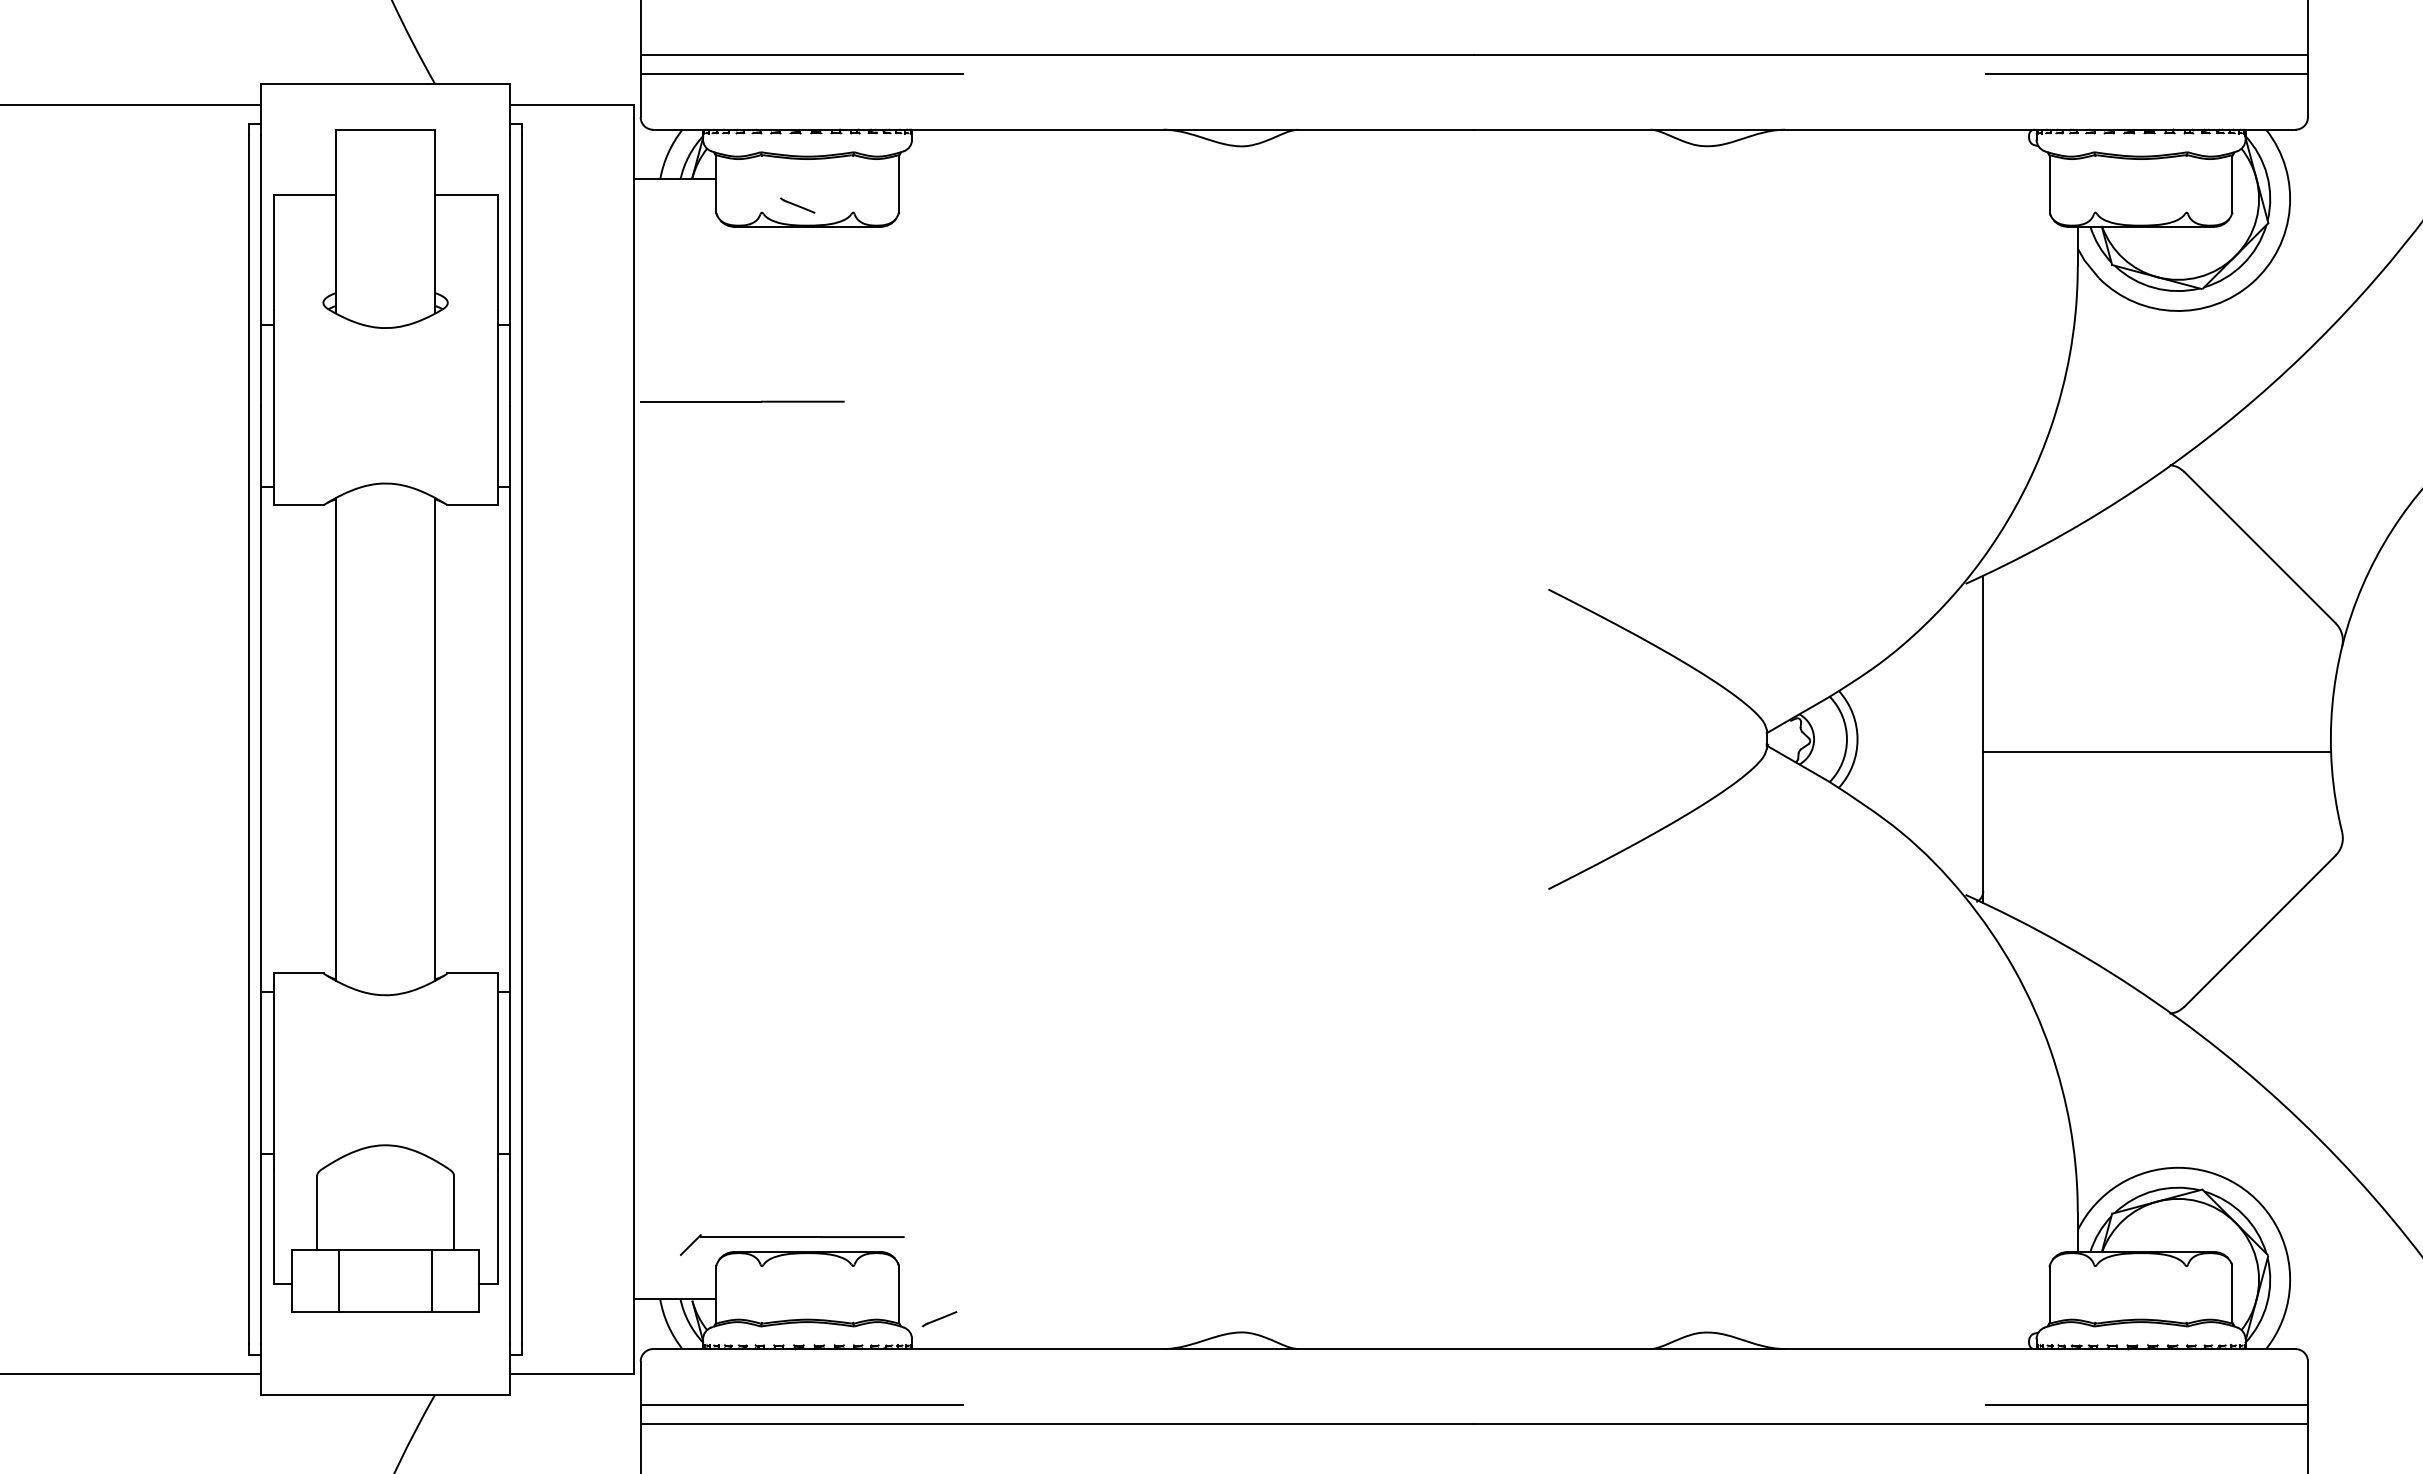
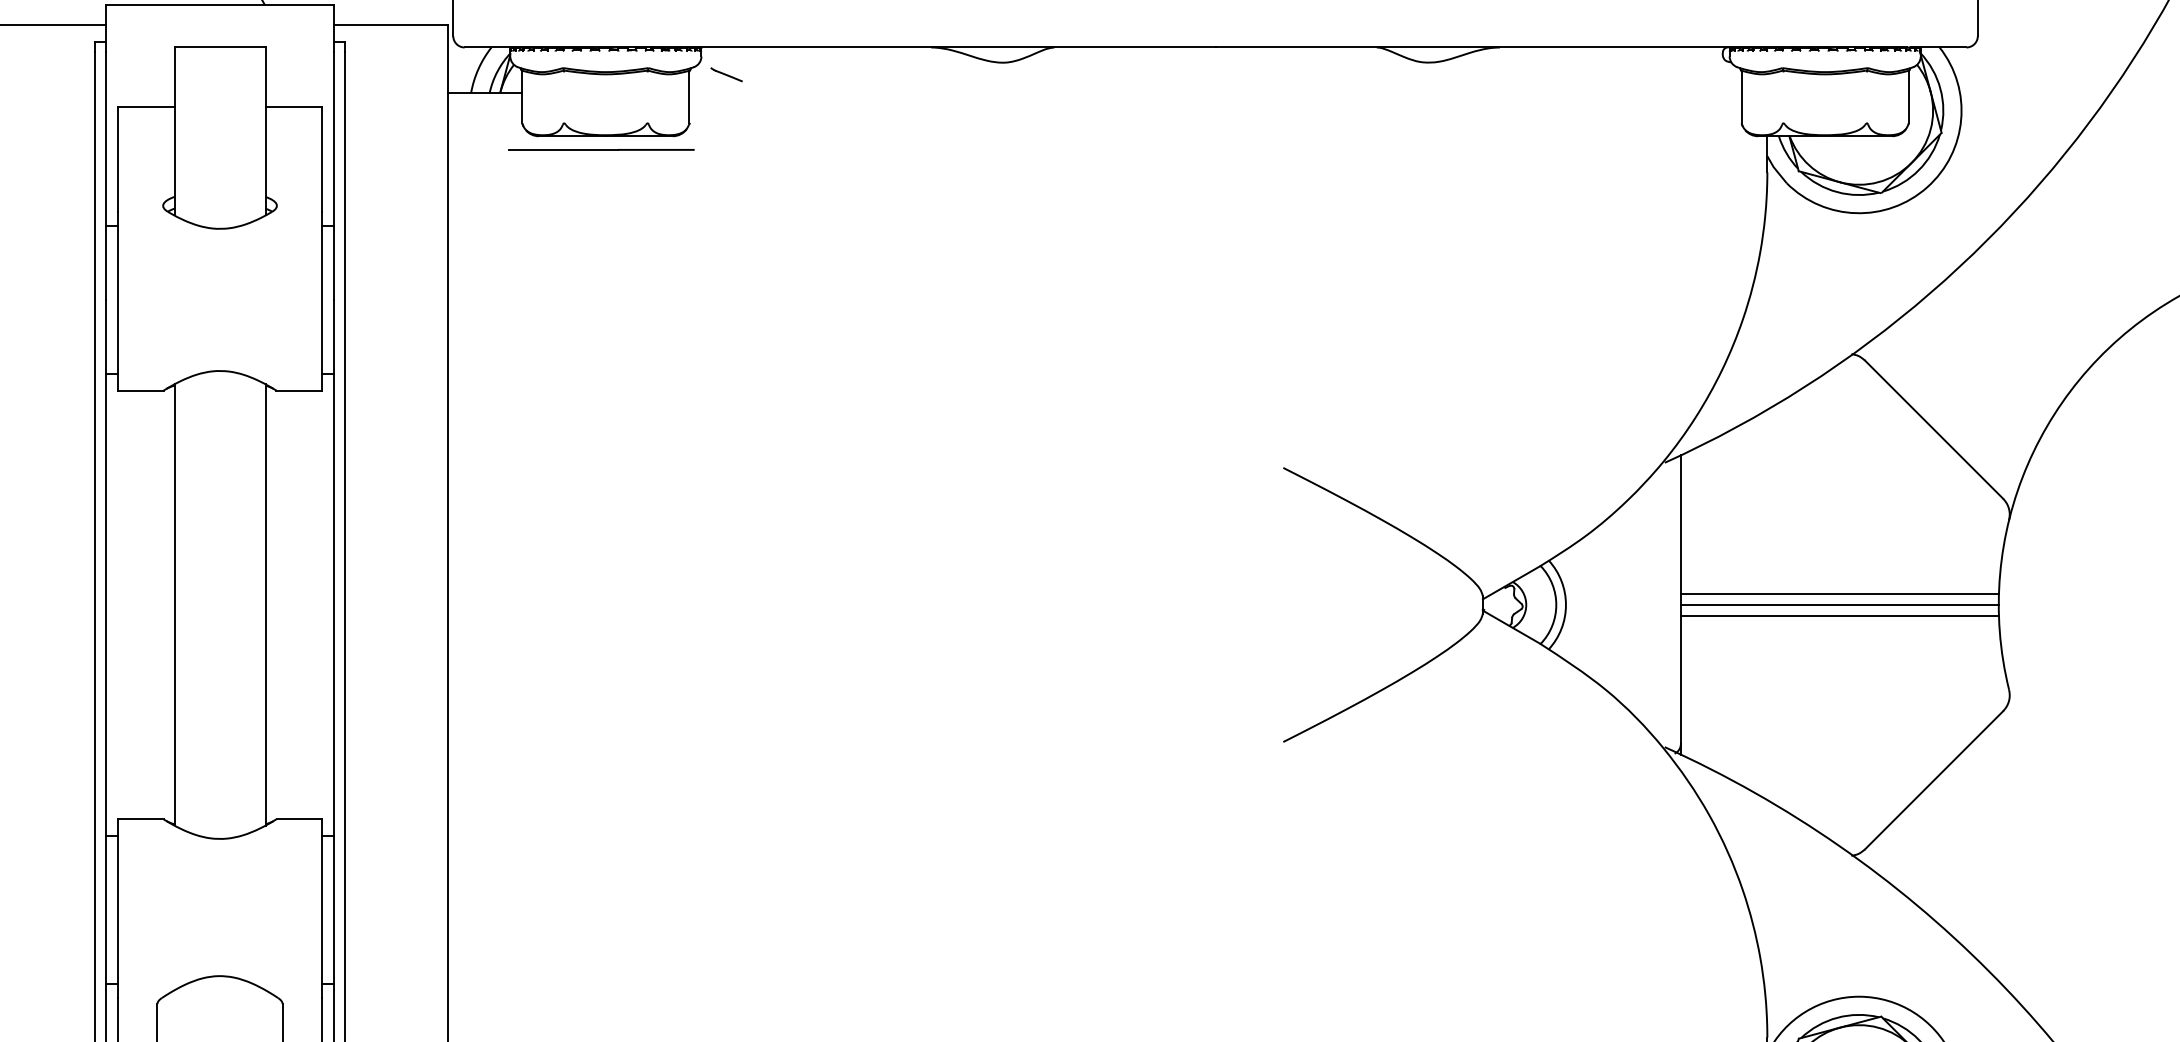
line: (797, 205) -> (726, 74), moved
line: (742, 401) -> (601, 149), moved
line: (2157, 726) -> (1840, 593), added
line: (2156, 739) -> (1839, 605), added

